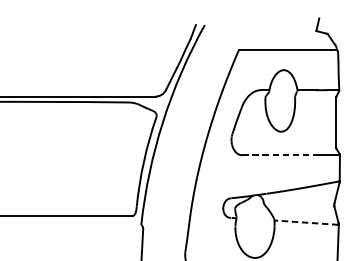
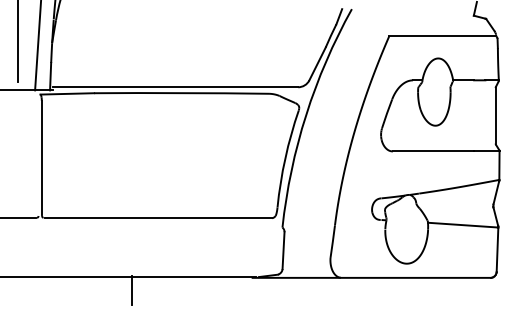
line: (279, 155) -> (433, 151), dashed -> solid
line: (306, 223) -> (462, 225), dashed -> solid

